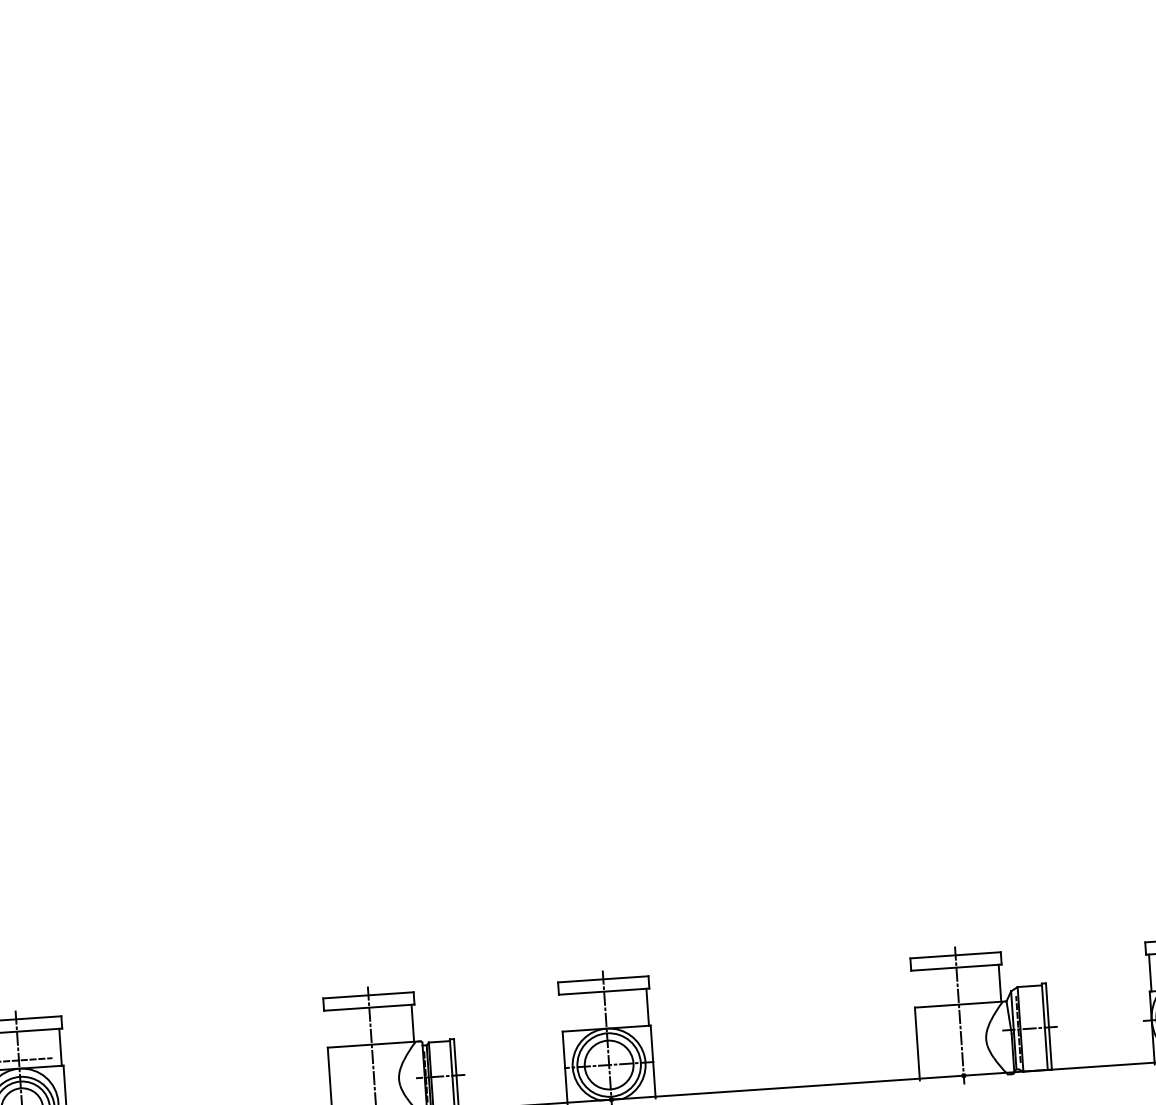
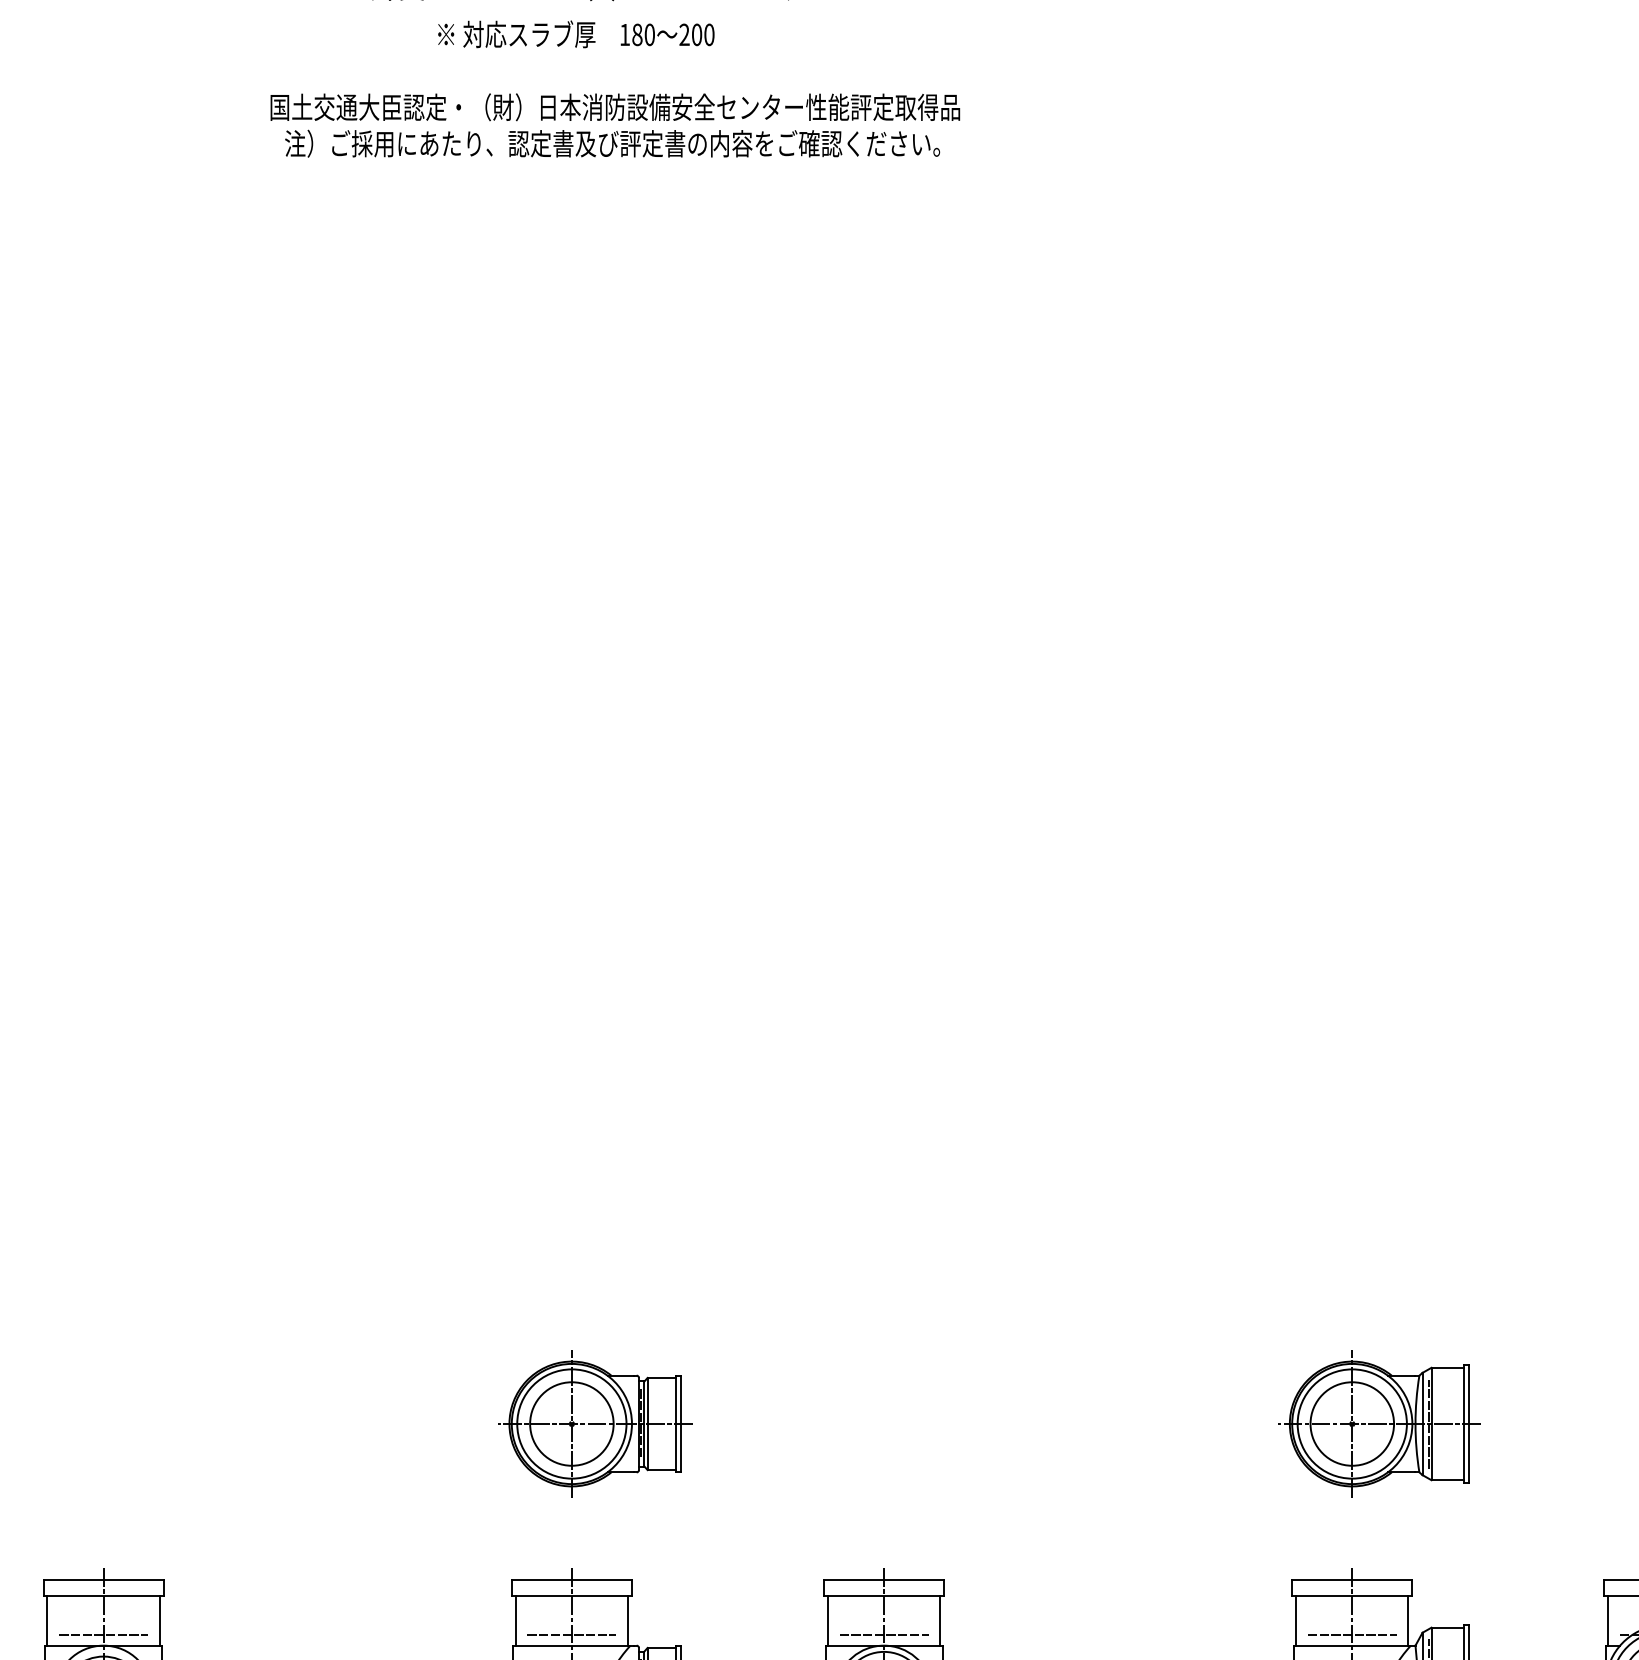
part: (968, 836) -> (1379, 1423), added
part: (378, 876) -> (595, 1423), added
line: (915, 988) -> (1296, 1620), added
line: (957, 996) -> (1351, 1634), added
line: (562, 1012) -> (827, 1620), added
line: (605, 1020) -> (883, 1634), added
line: (328, 1028) -> (515, 1620), added
line: (370, 1036) -> (571, 1634), added

